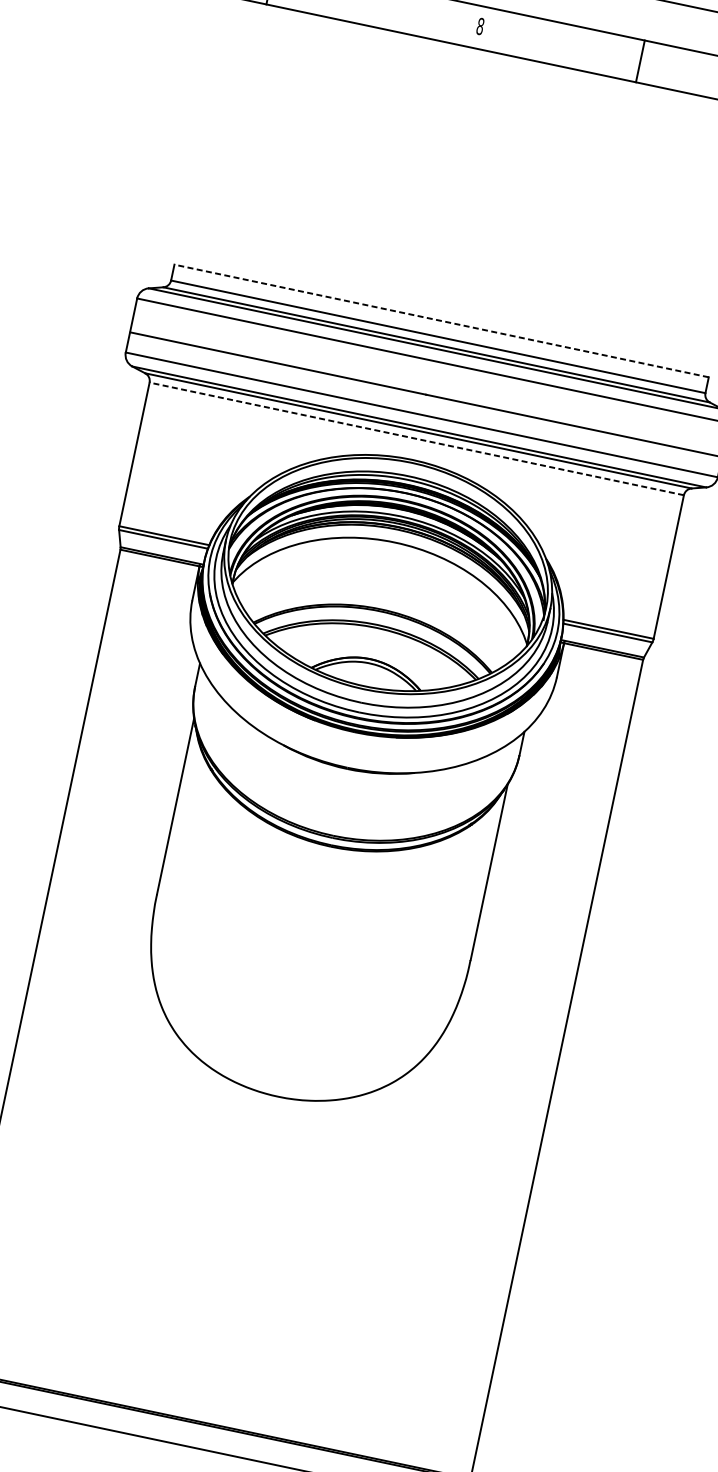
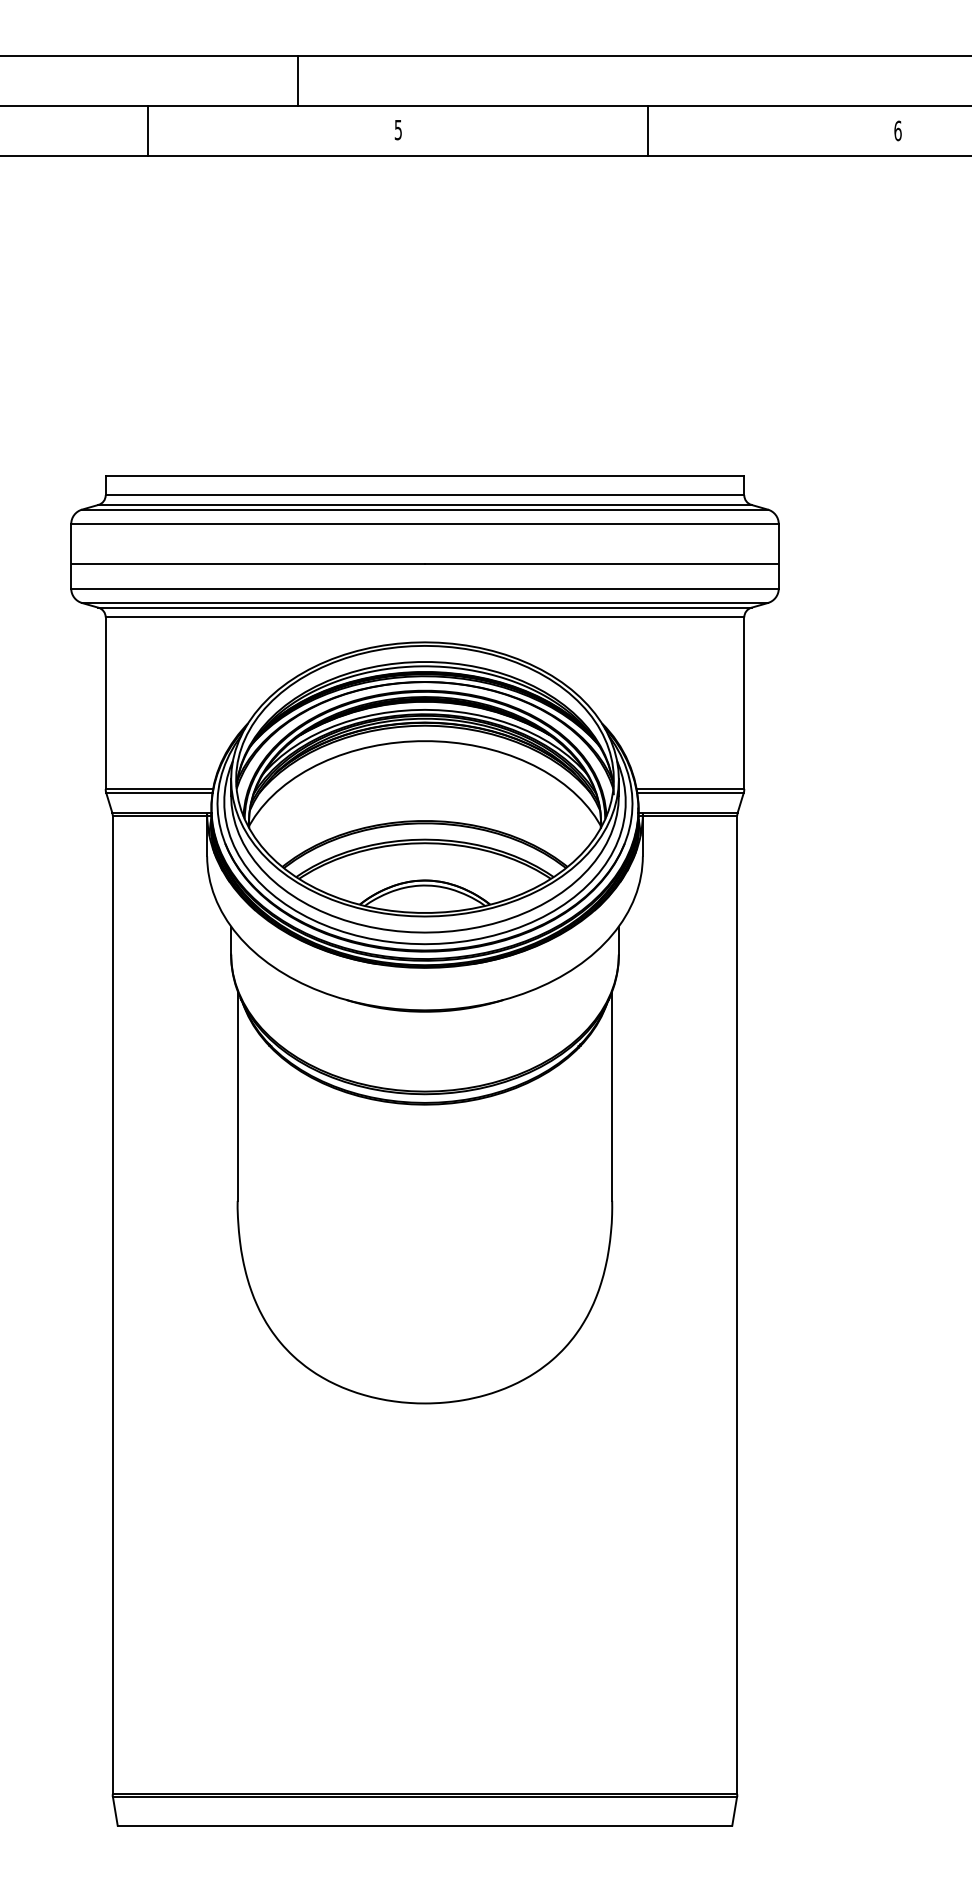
text: (480, 26) -> (398, 129), 8 -> 5
line: (640, 61) -> (647, 131), moved
line: (441, 321) -> (424, 476), dashed -> solid
line: (416, 438) -> (424, 617), dashed -> solid

